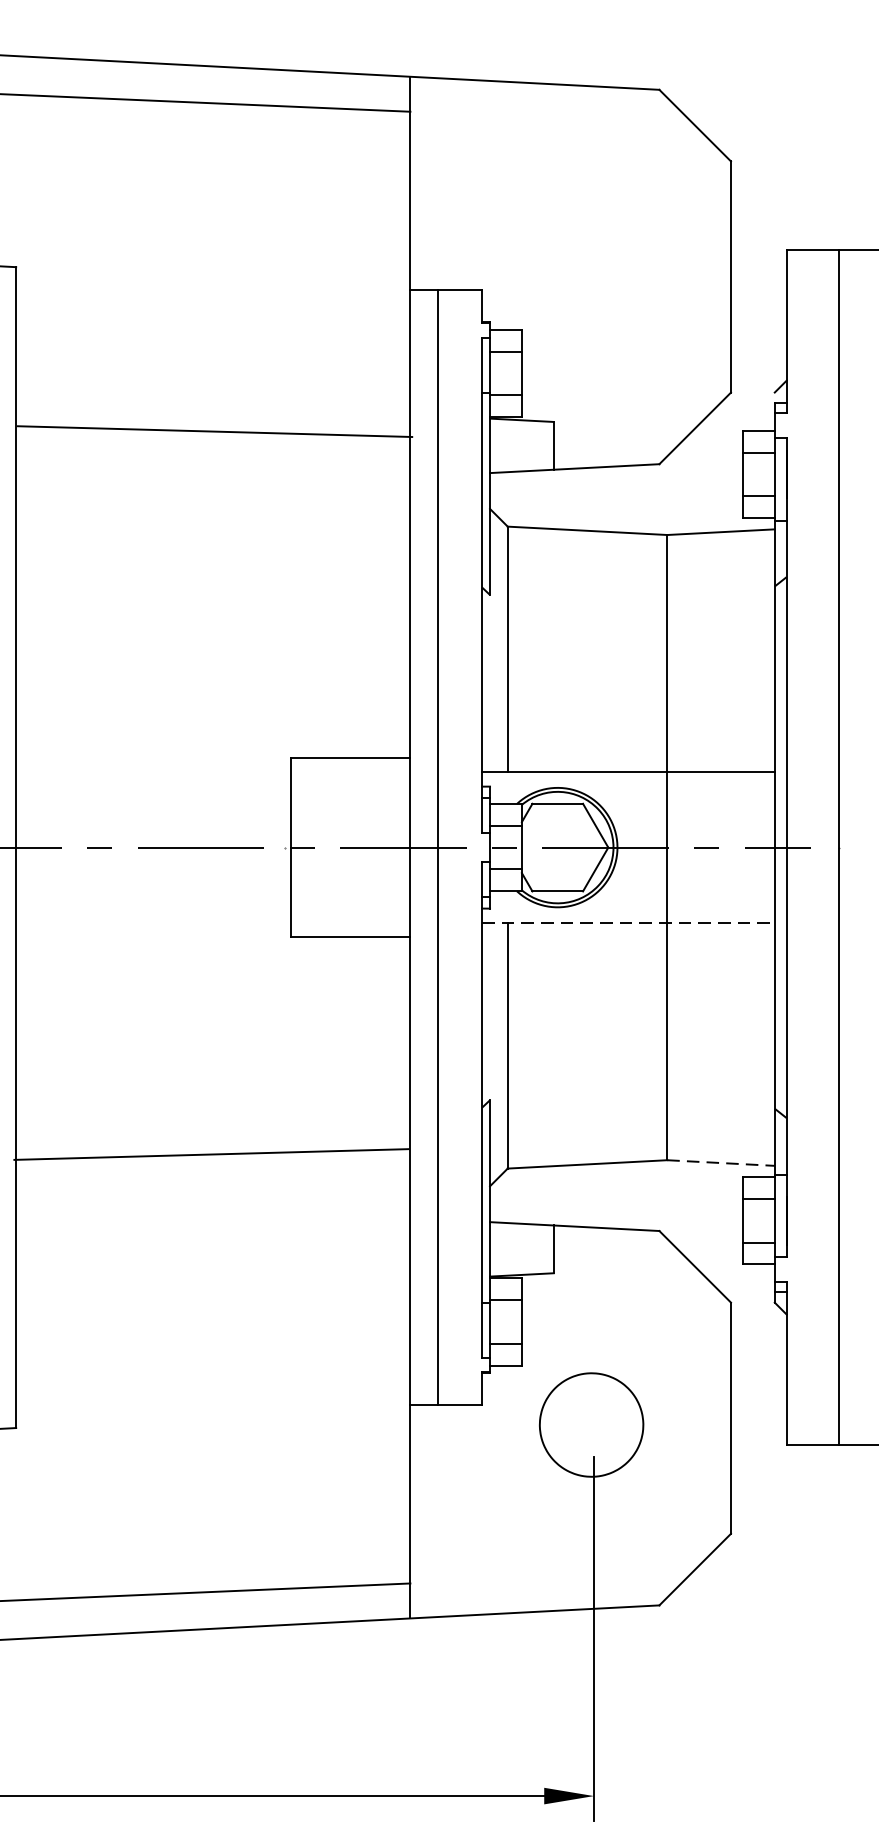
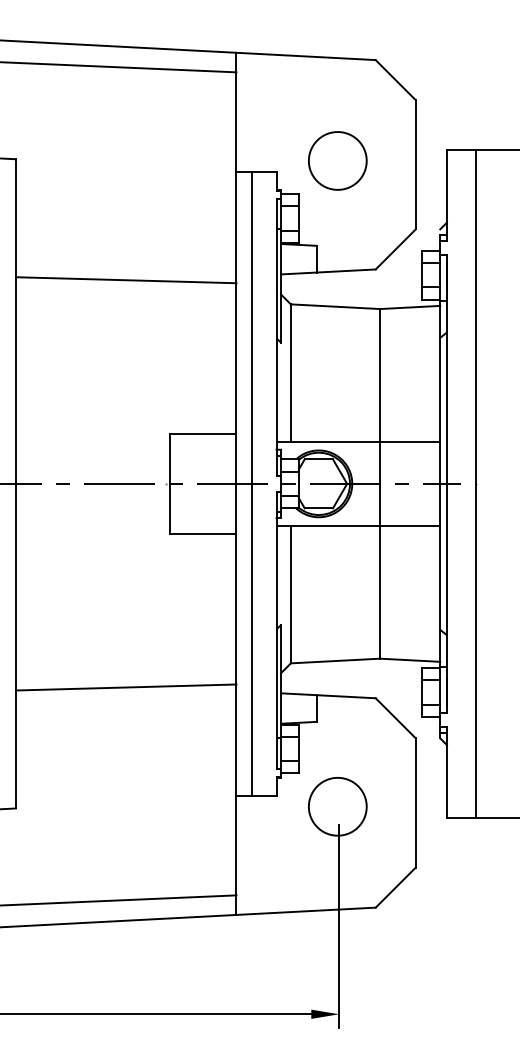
part: (591, 269) -> (337, 160), added
line: (215, 432) -> (126, 280), moved
line: (628, 923) -> (358, 526), dashed -> solid
line: (211, 1154) -> (126, 687), moved
line: (721, 1163) -> (410, 660), dashed -> solid

